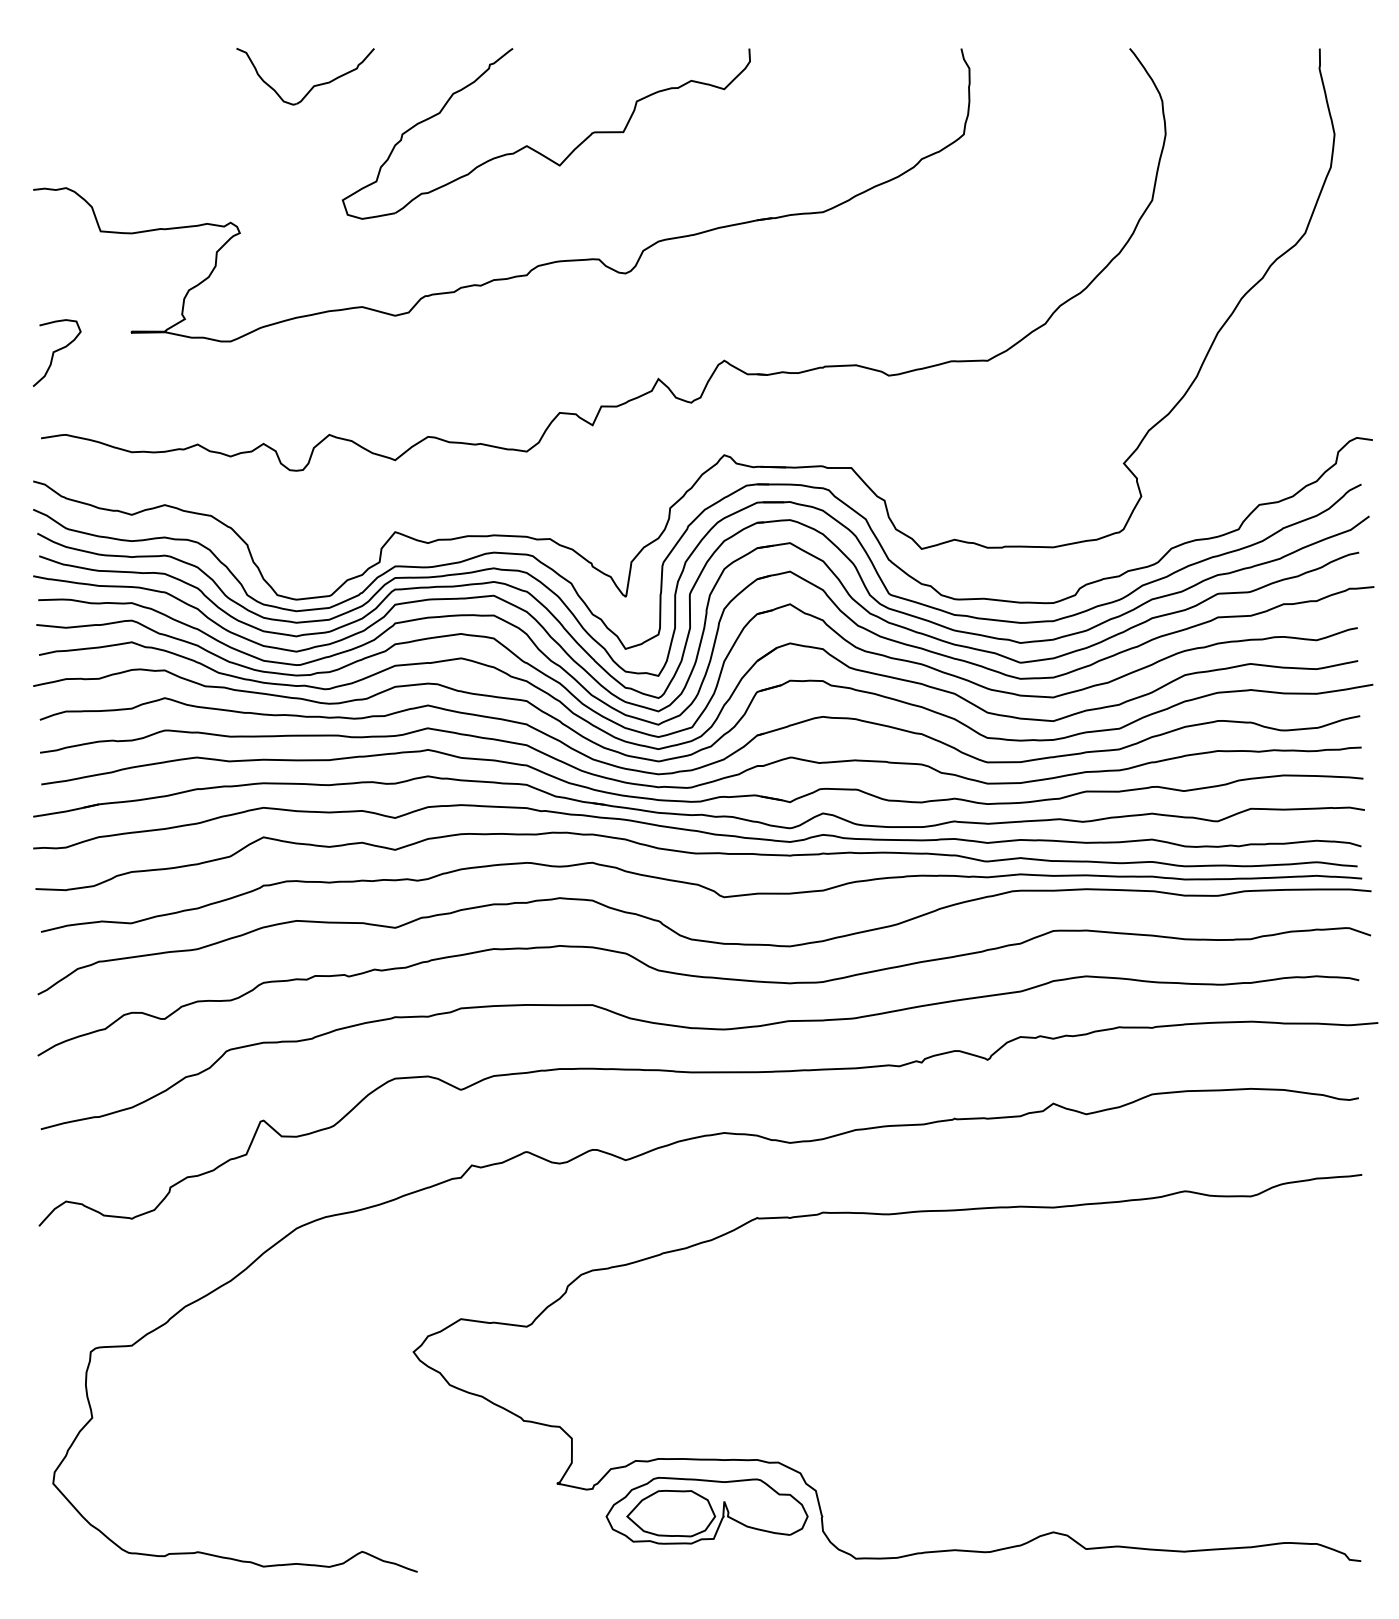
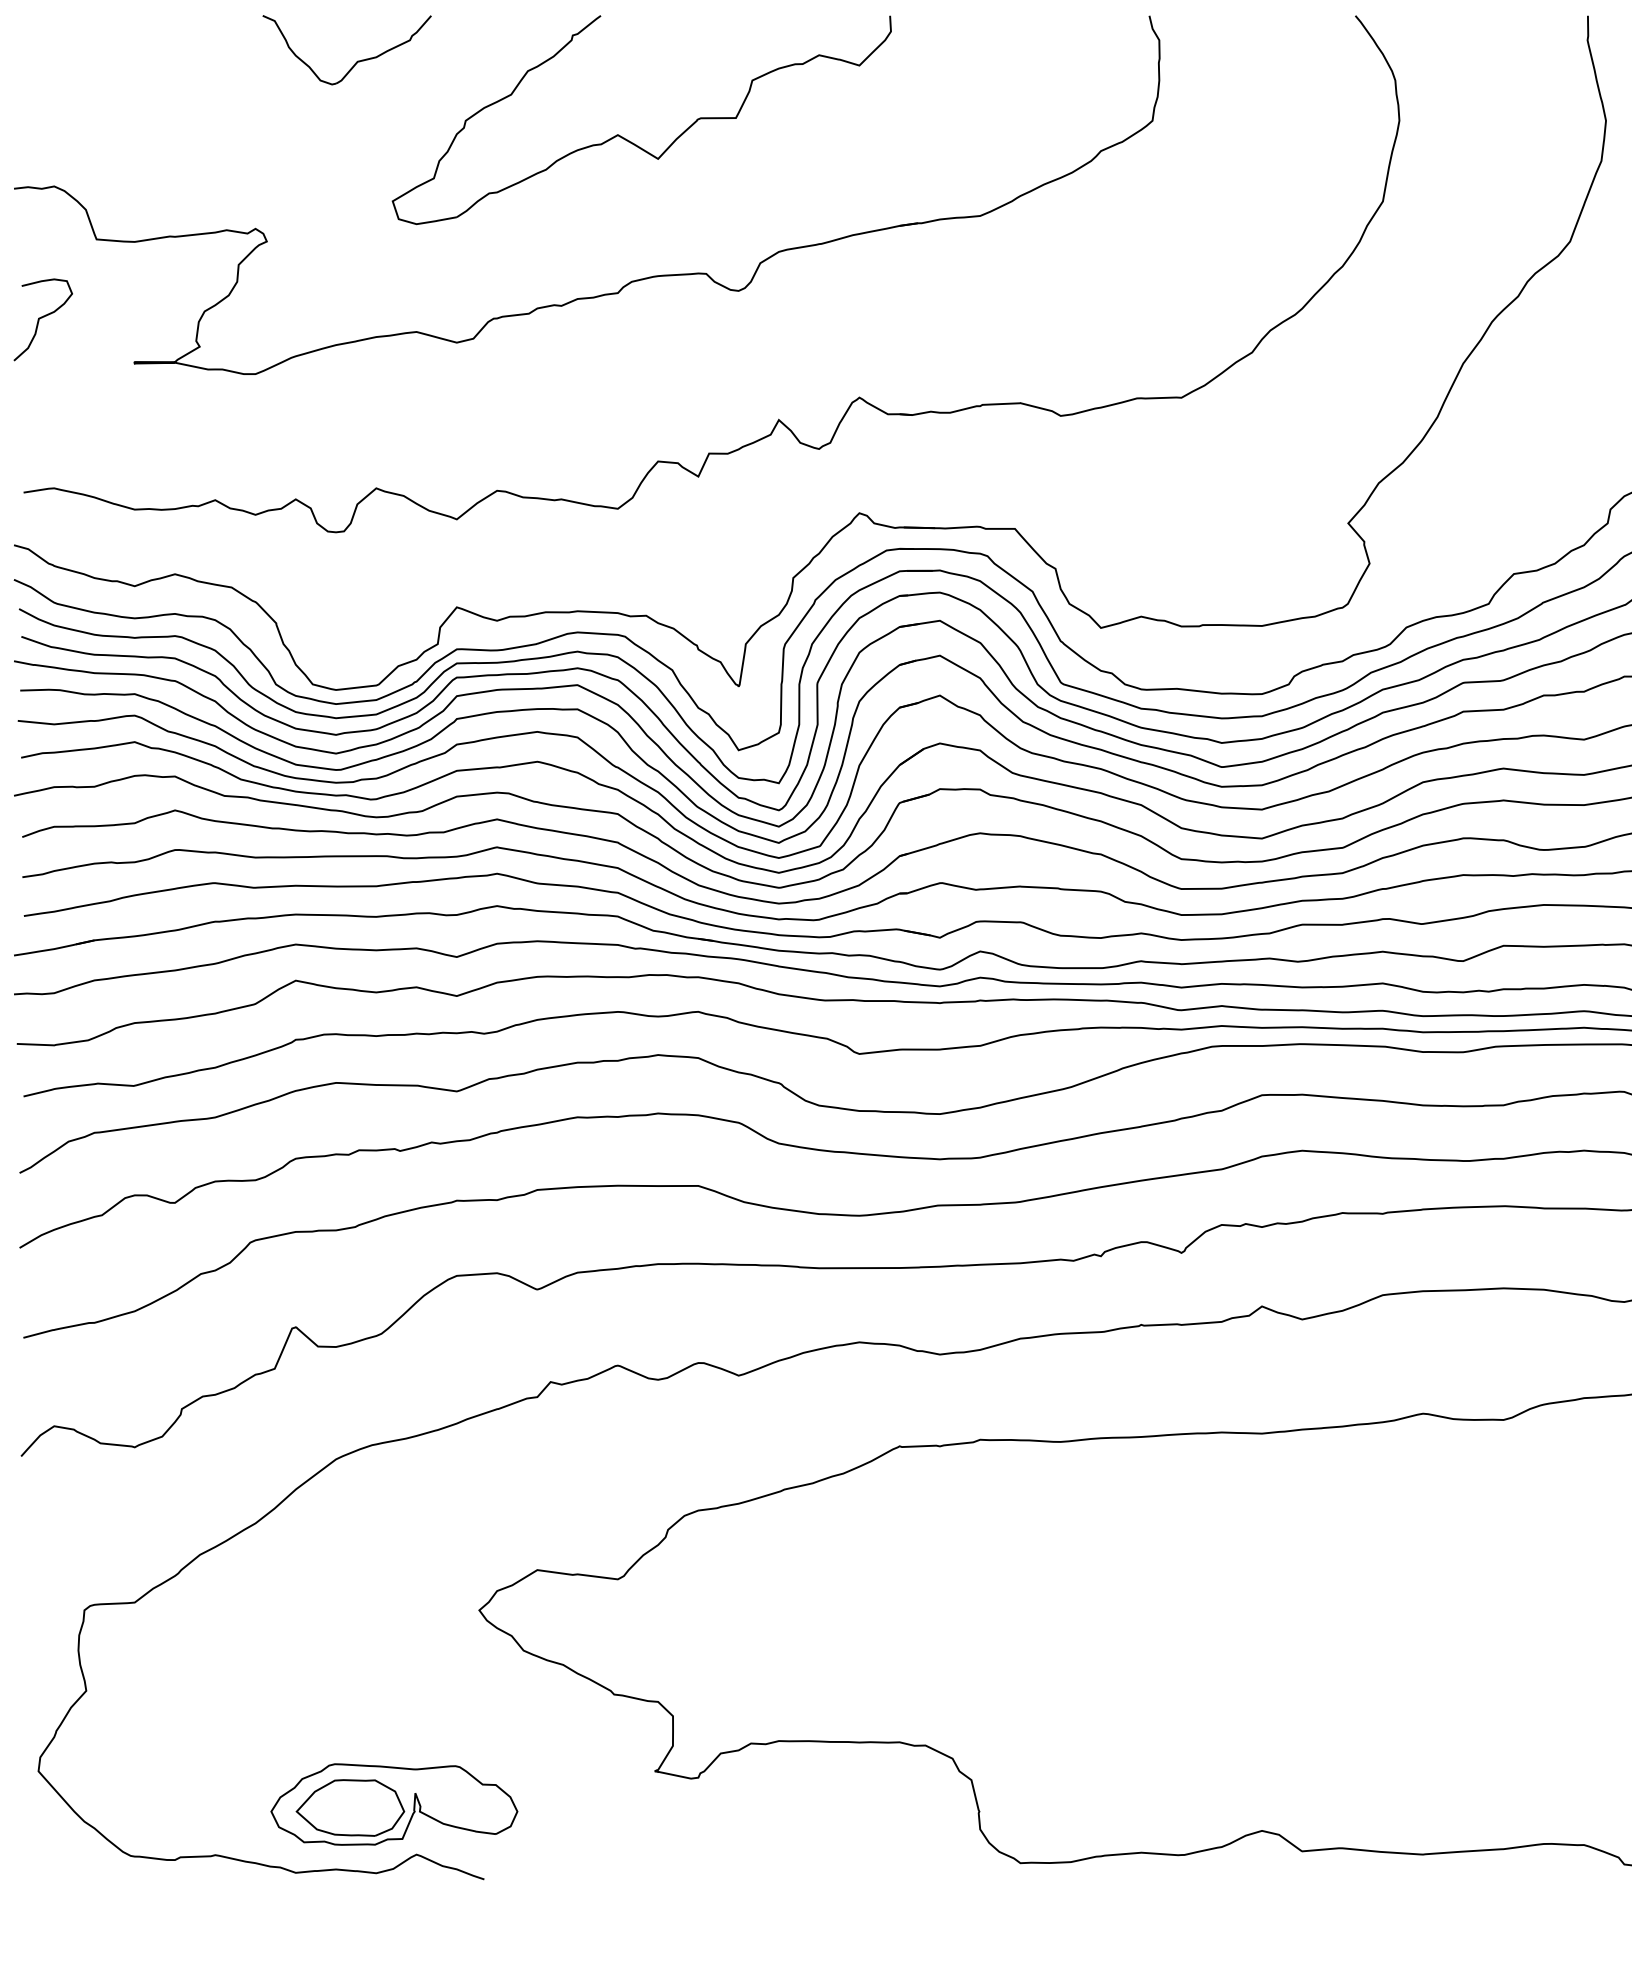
curve: (56, 351) -> (42, 317), moved
part: (706, 1510) -> (393, 1804), moved

